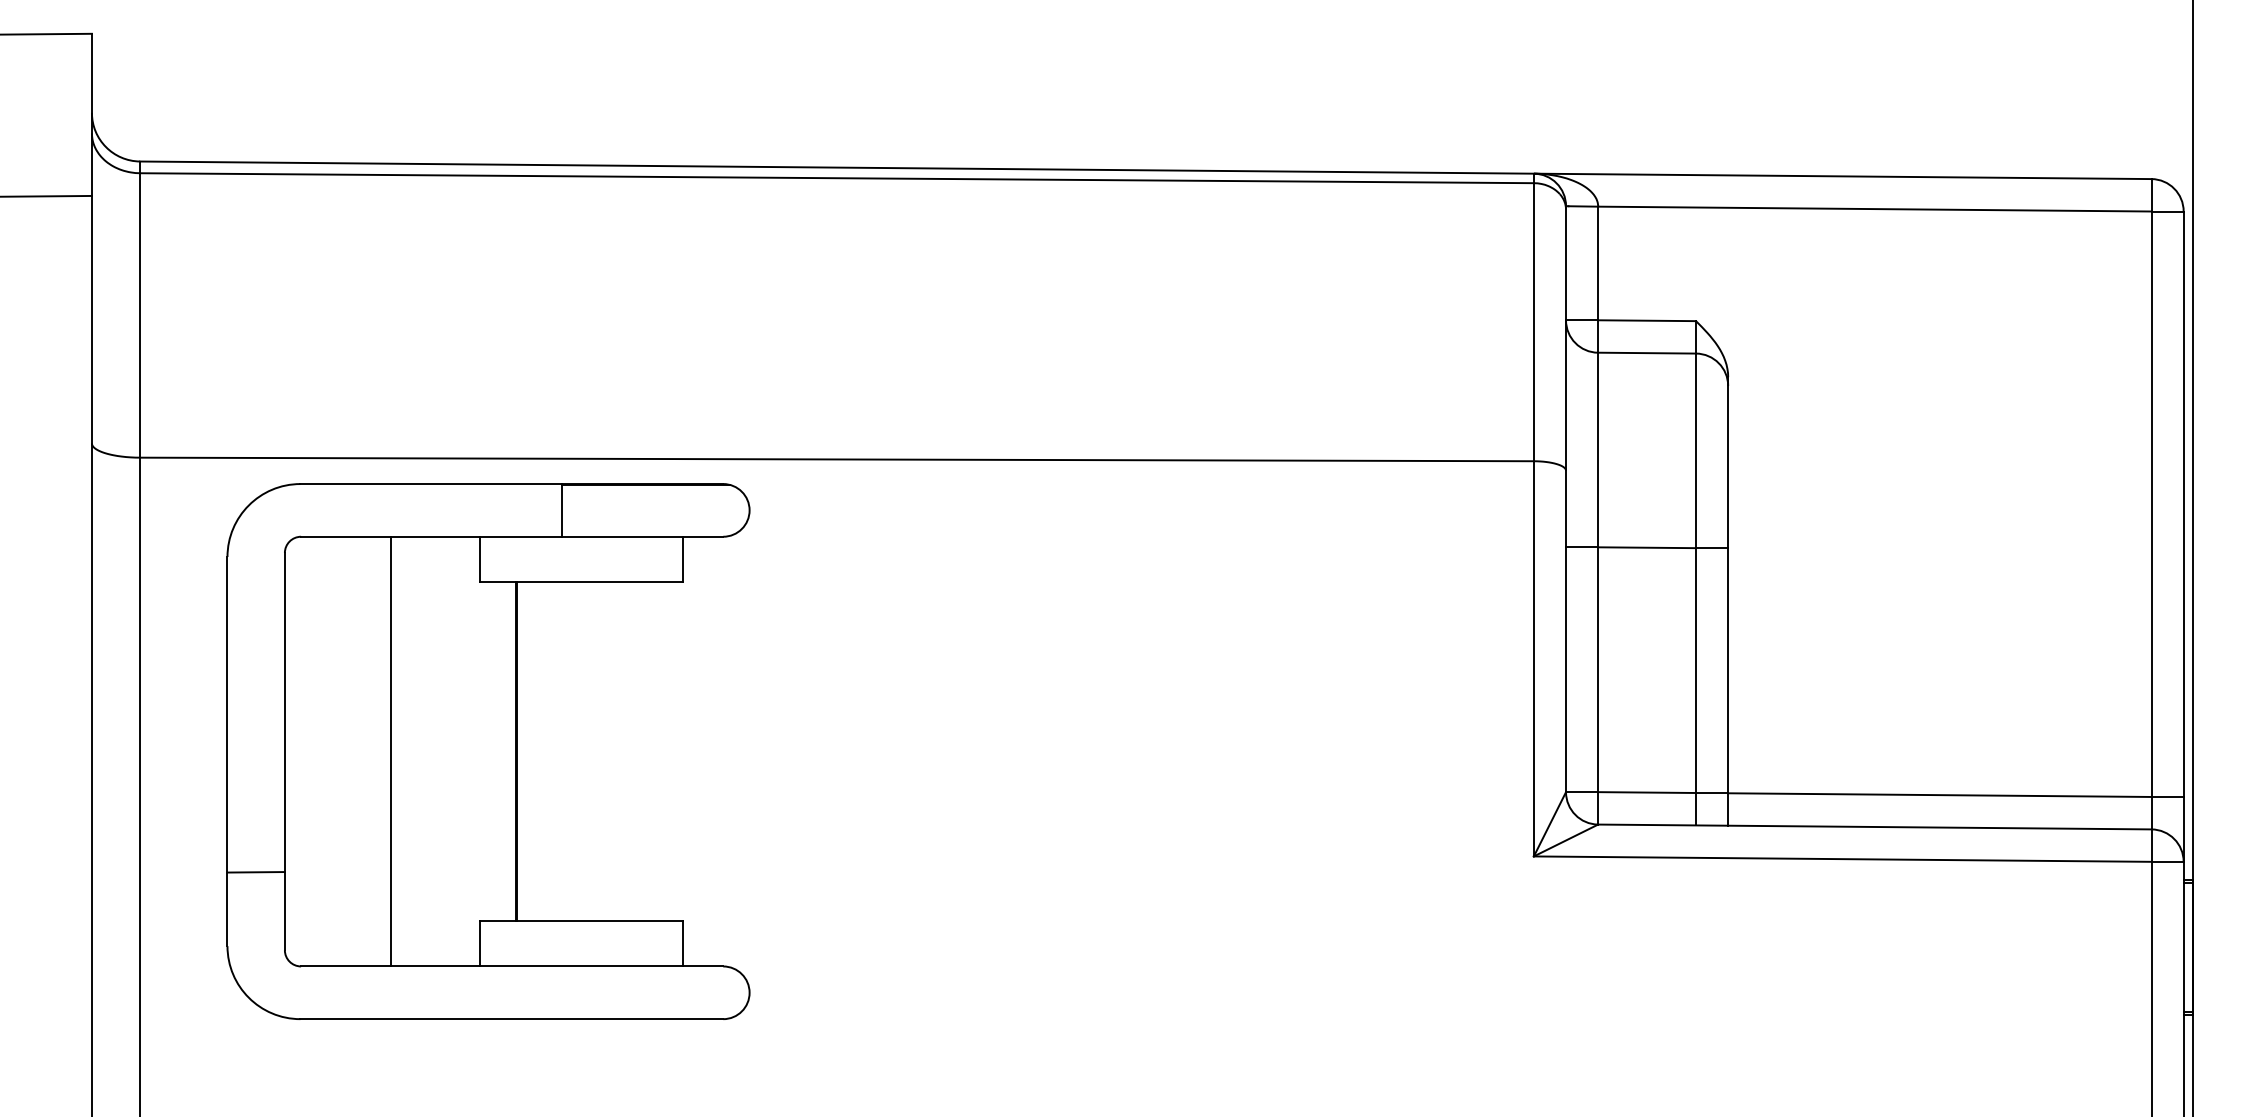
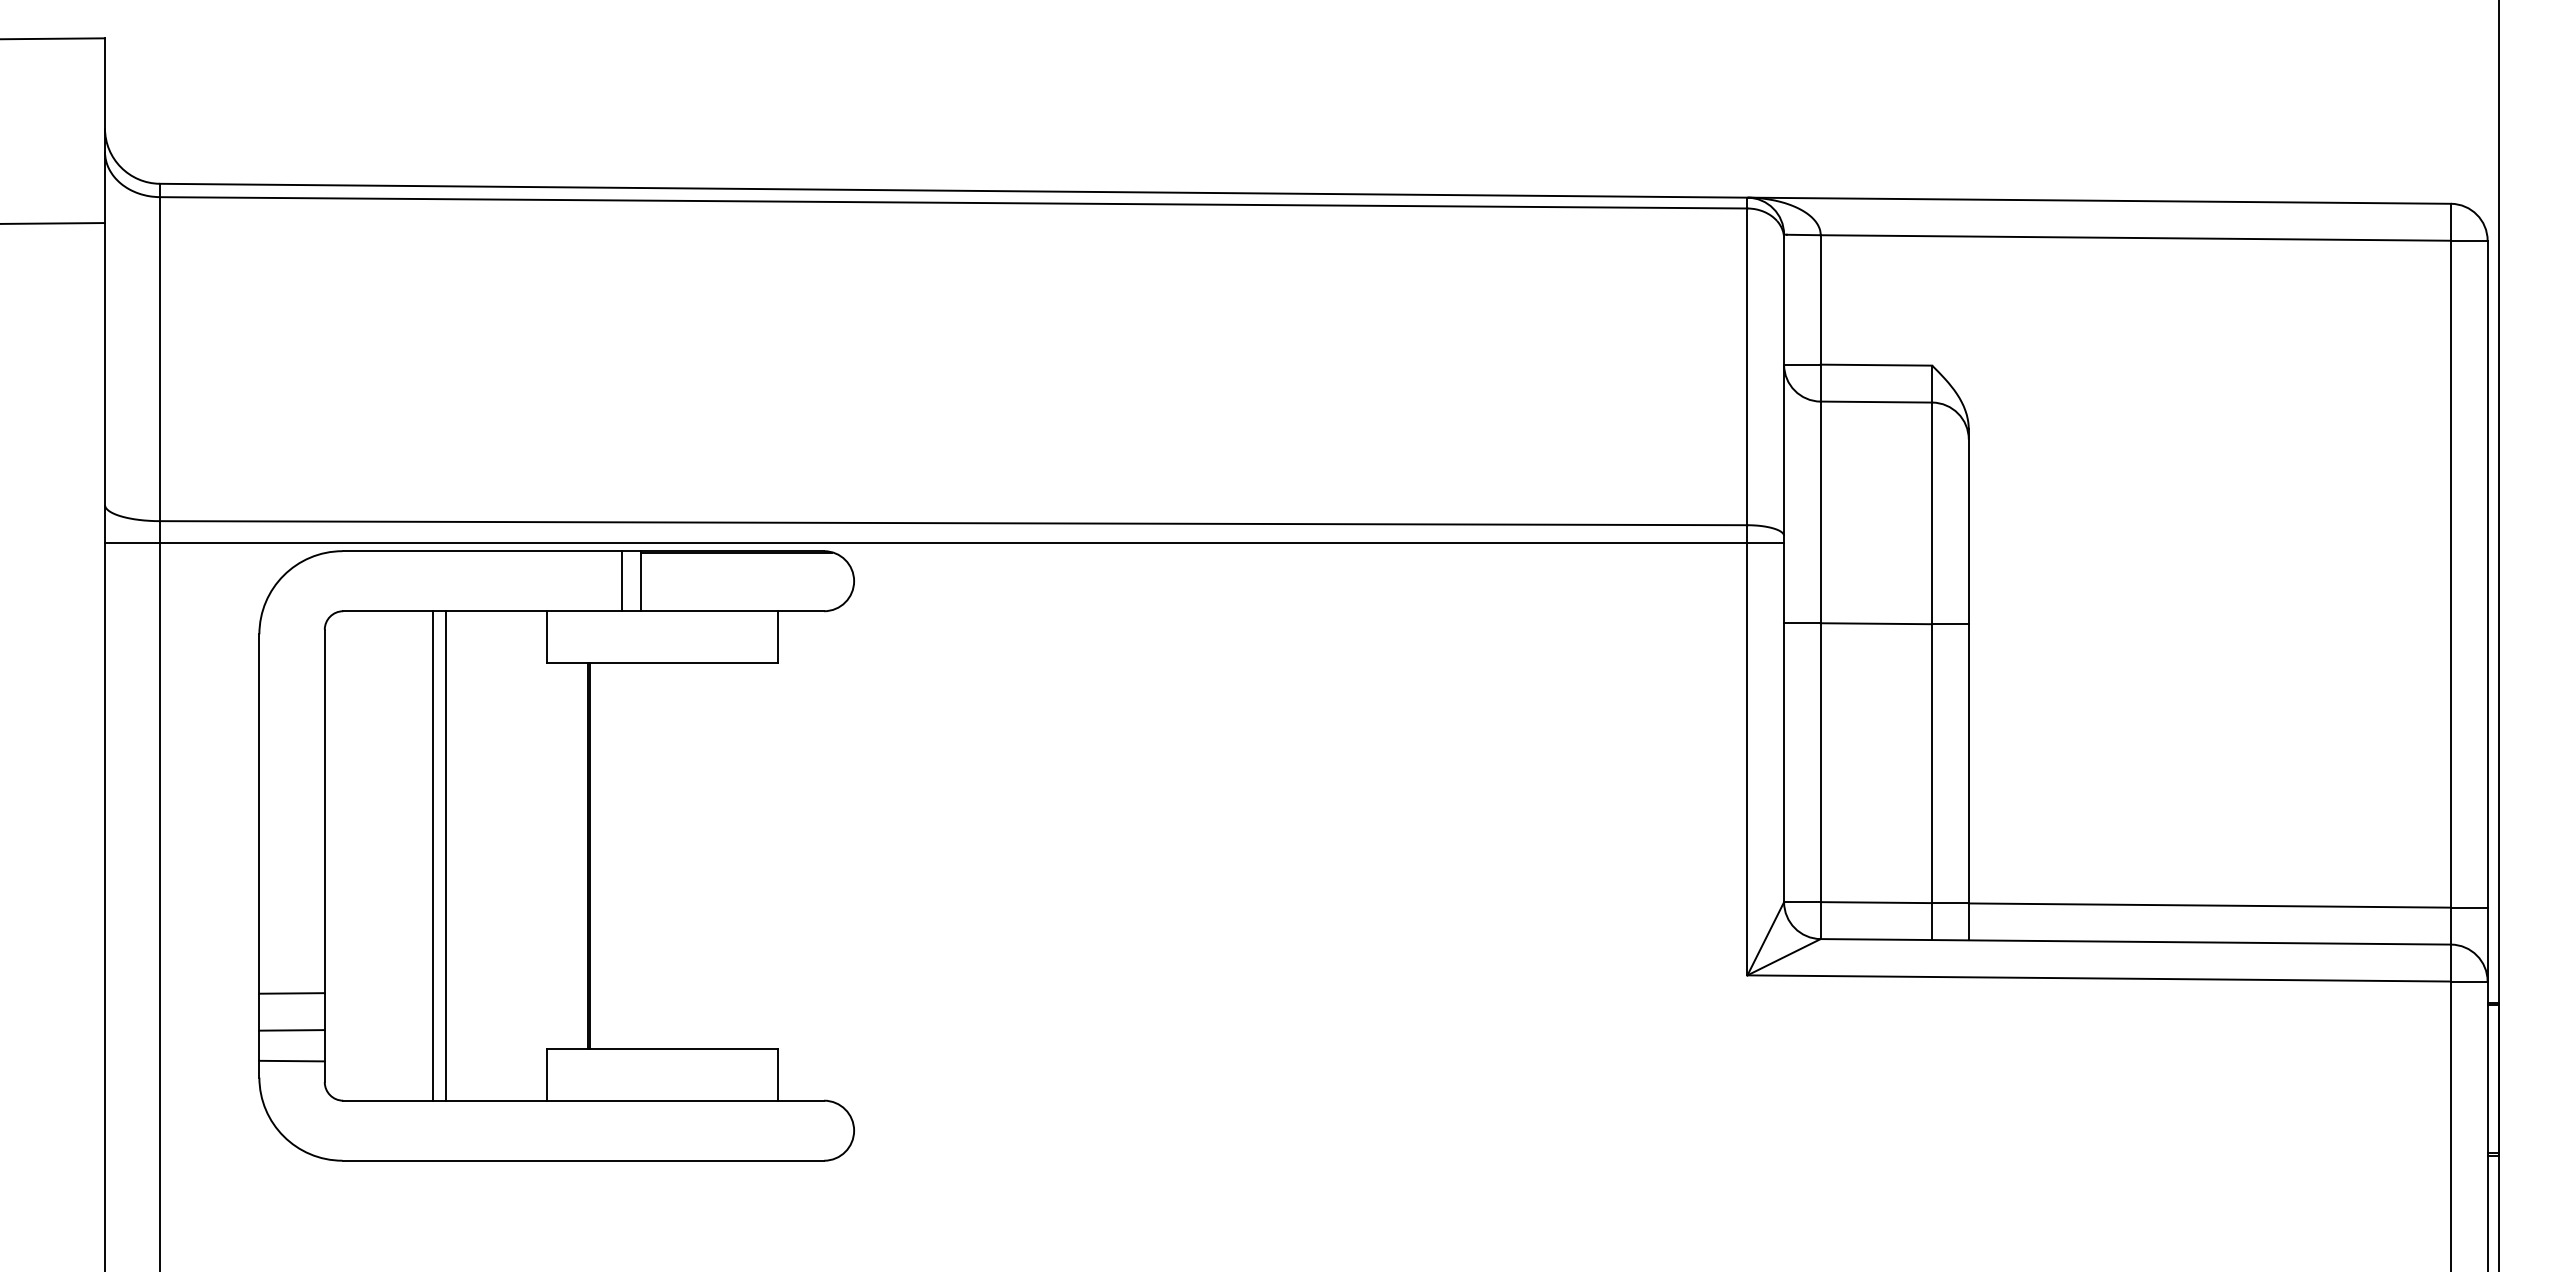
line: (828, 476) -> (944, 542), added
line: (546, 510) -> (622, 581), added
line: (380, 751) -> (433, 855), added
line: (255, 904) -> (291, 1030), added
line: (255, 931) -> (291, 1060), added

